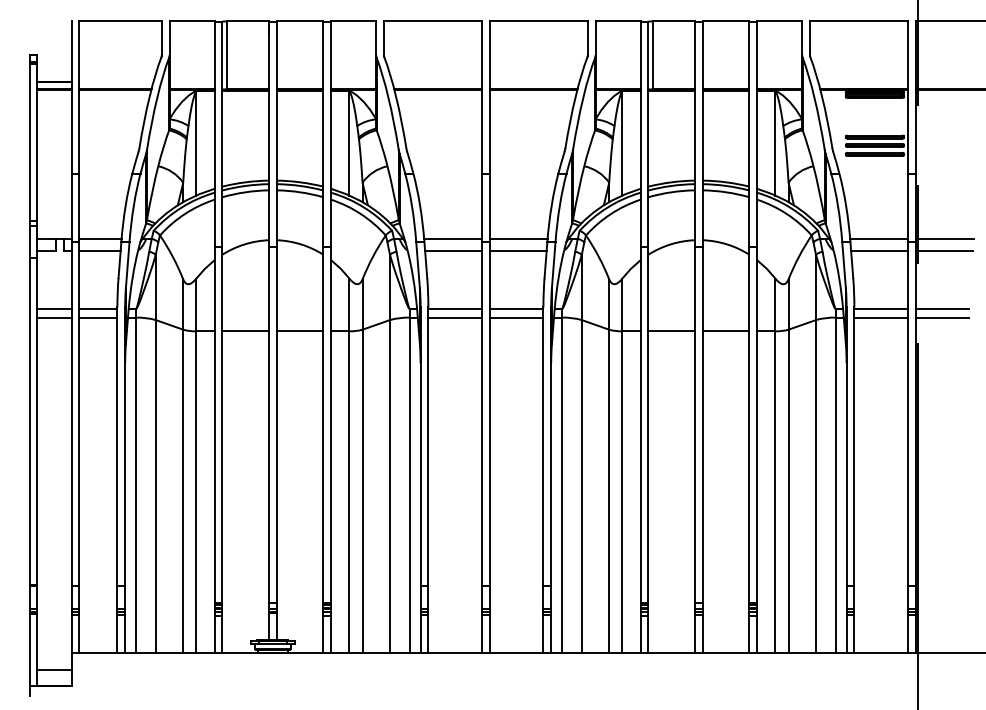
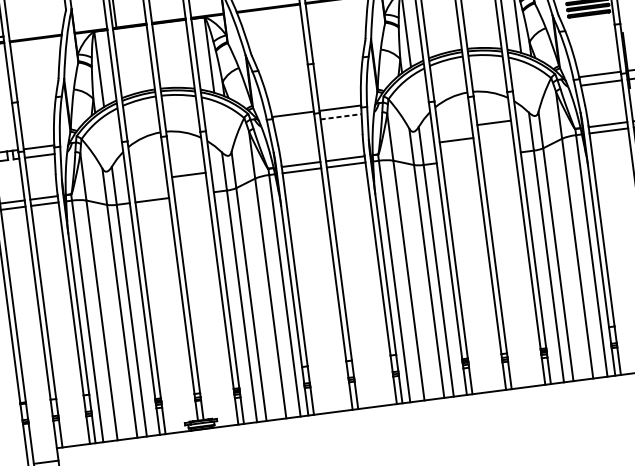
line: (453, 250) -> (294, 122), removed
line: (518, 250) -> (341, 116), solid -> dashed
line: (299, 331) -> (188, 175), moved
line: (671, 331) -> (456, 140), moved
line: (725, 331) -> (493, 123), moved

